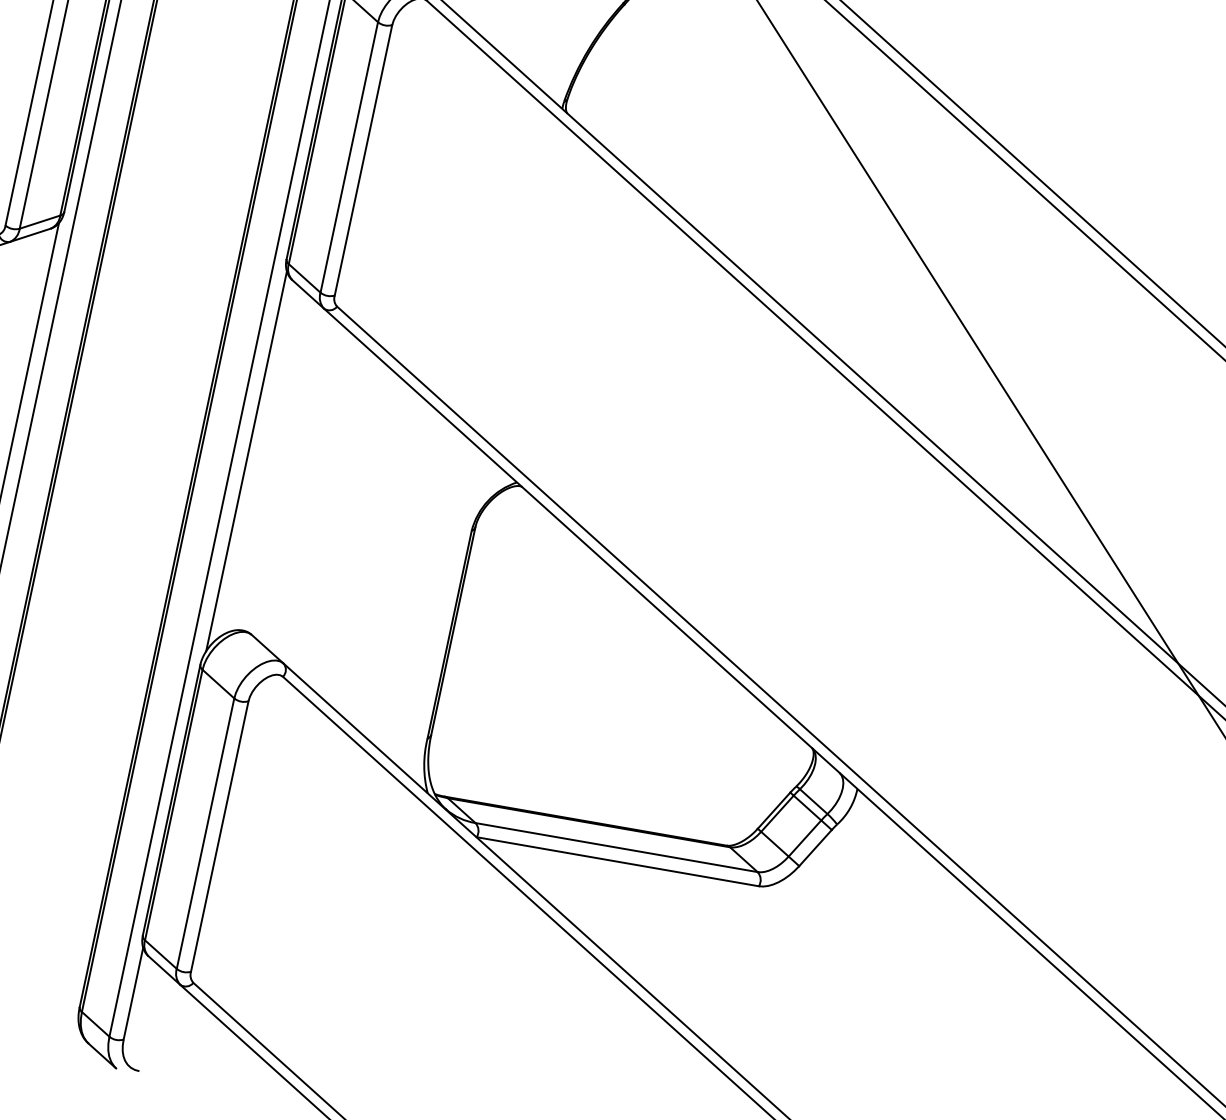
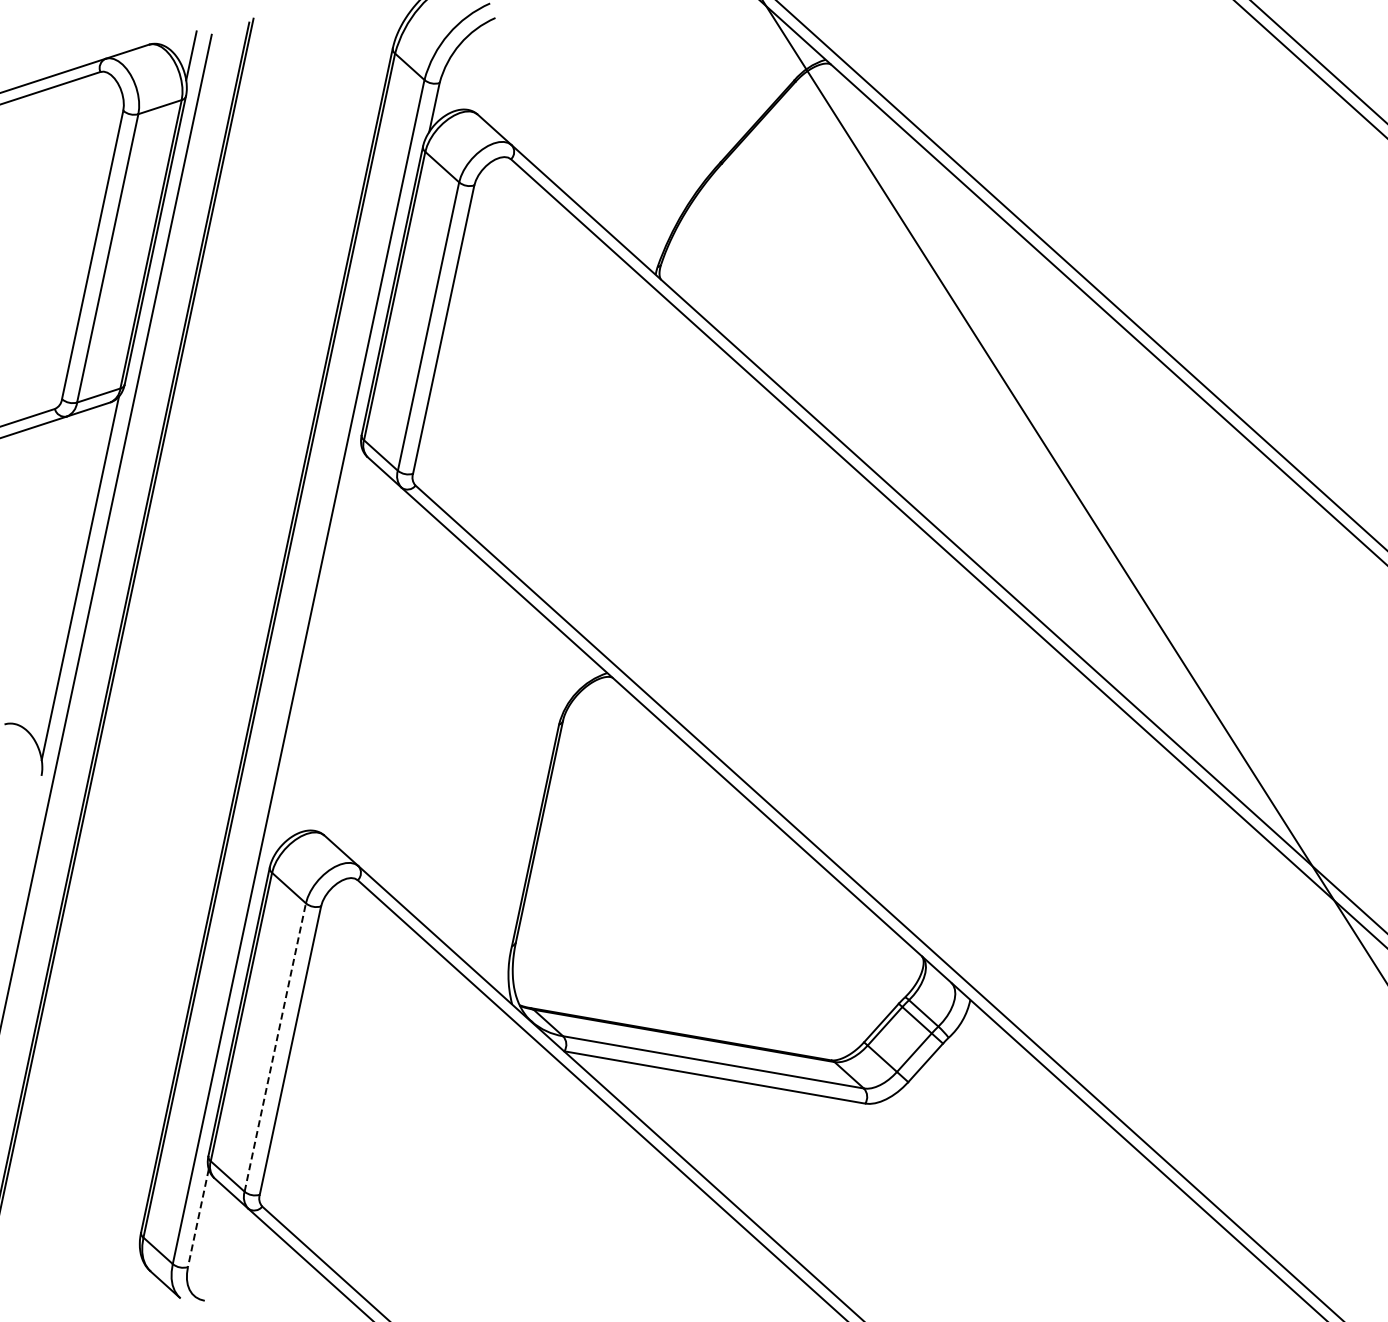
line: (246, 461) -> (318, 650), removed
line: (205, 833) -> (275, 1047), solid -> dashed
line: (133, 994) -> (198, 1218), solid -> dashed

